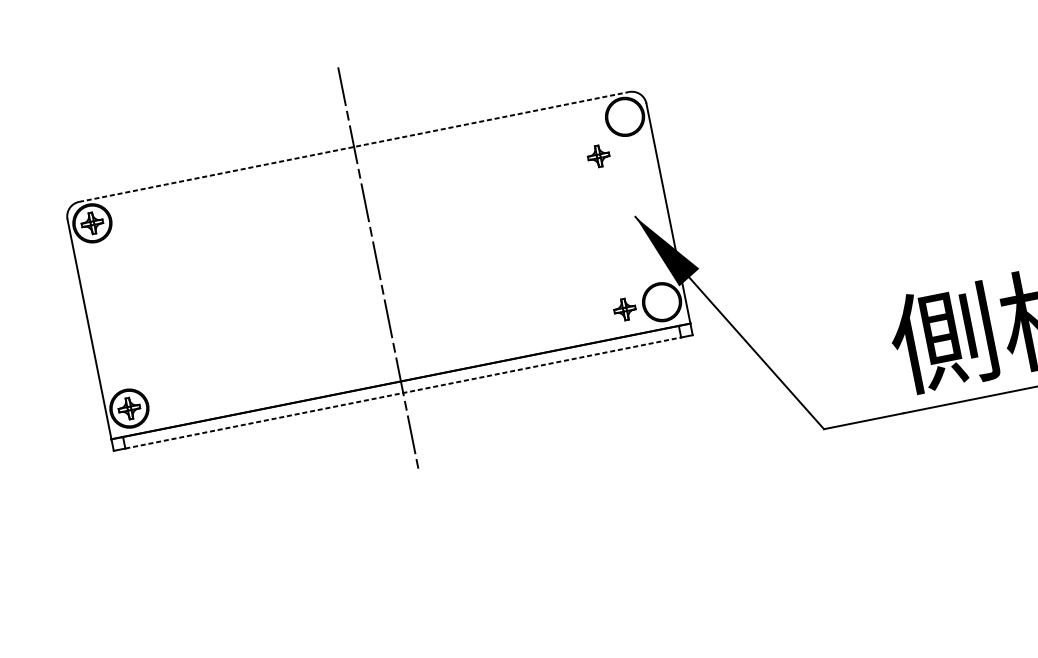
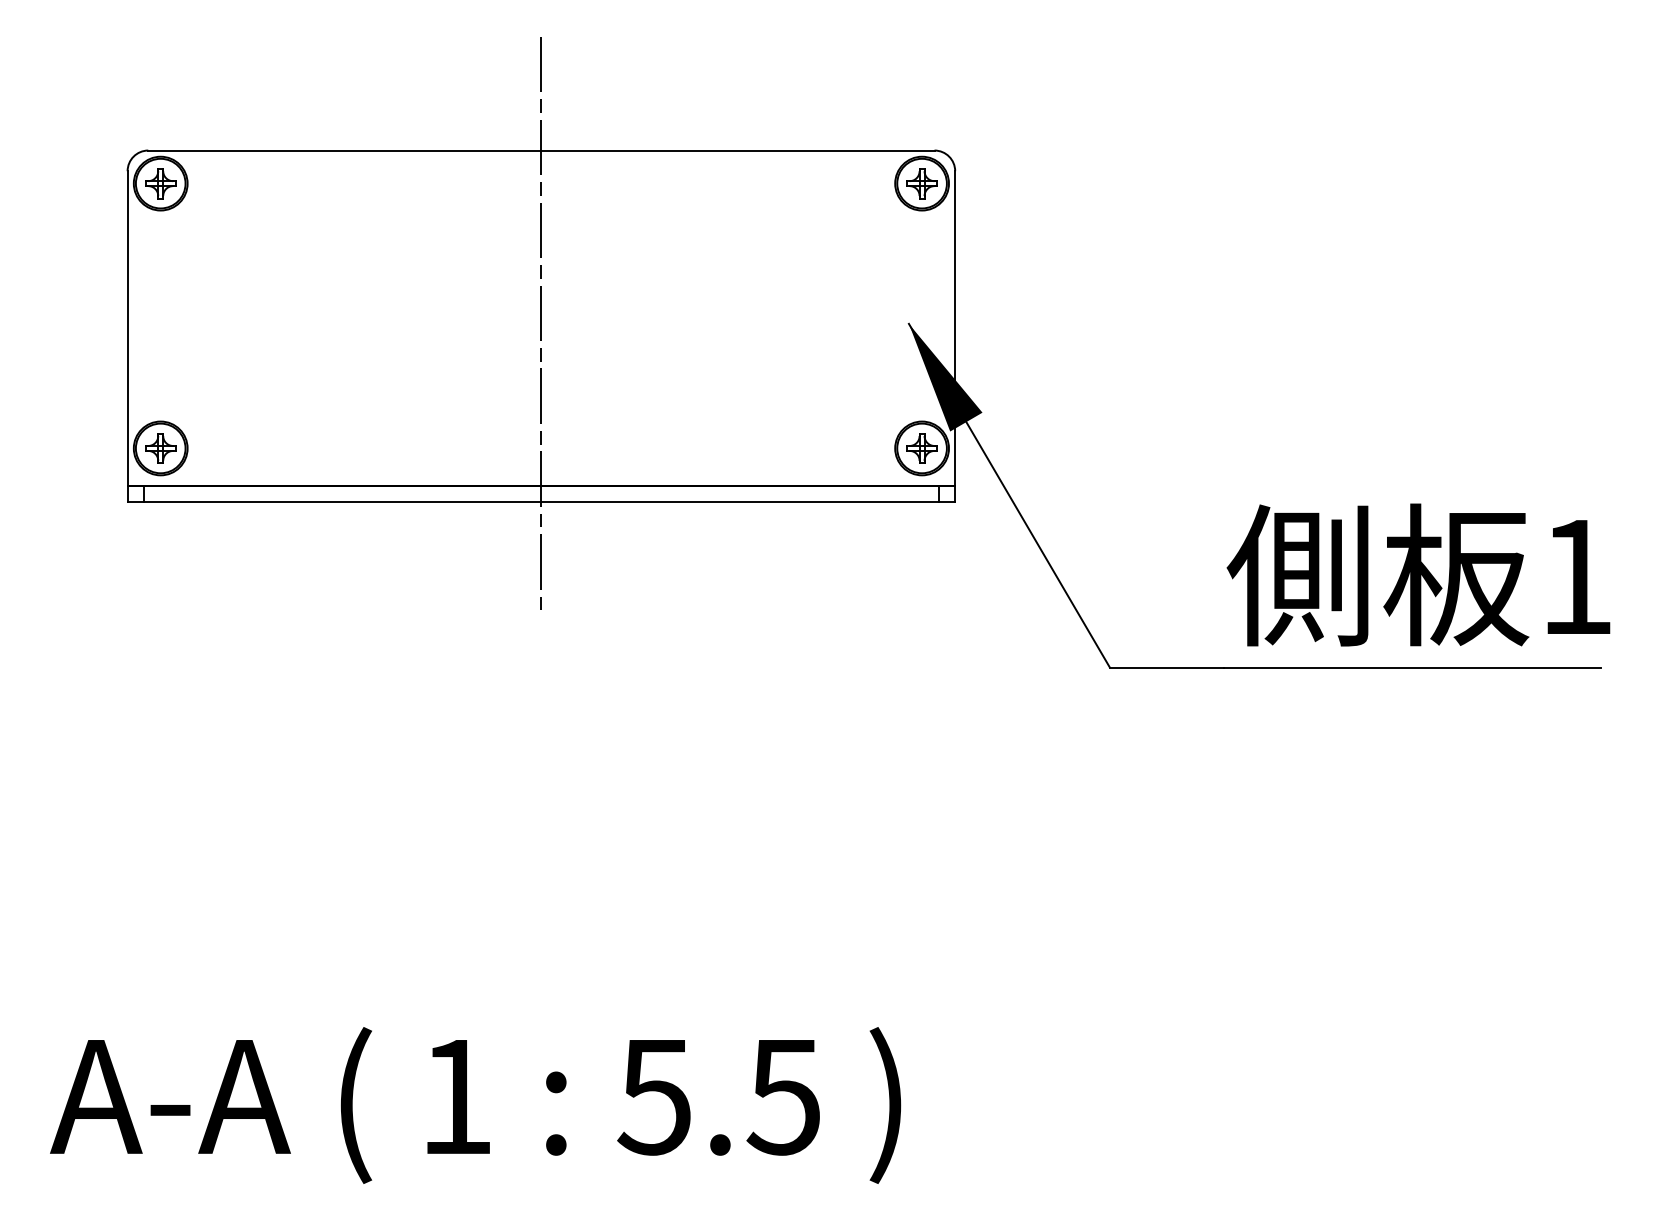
line: (354, 146) -> (541, 150), dashed -> solid
part: (598, 156) -> (921, 183), moved
part: (624, 309) -> (921, 448), moved
line: (403, 393) -> (541, 502), dashed -> solid

